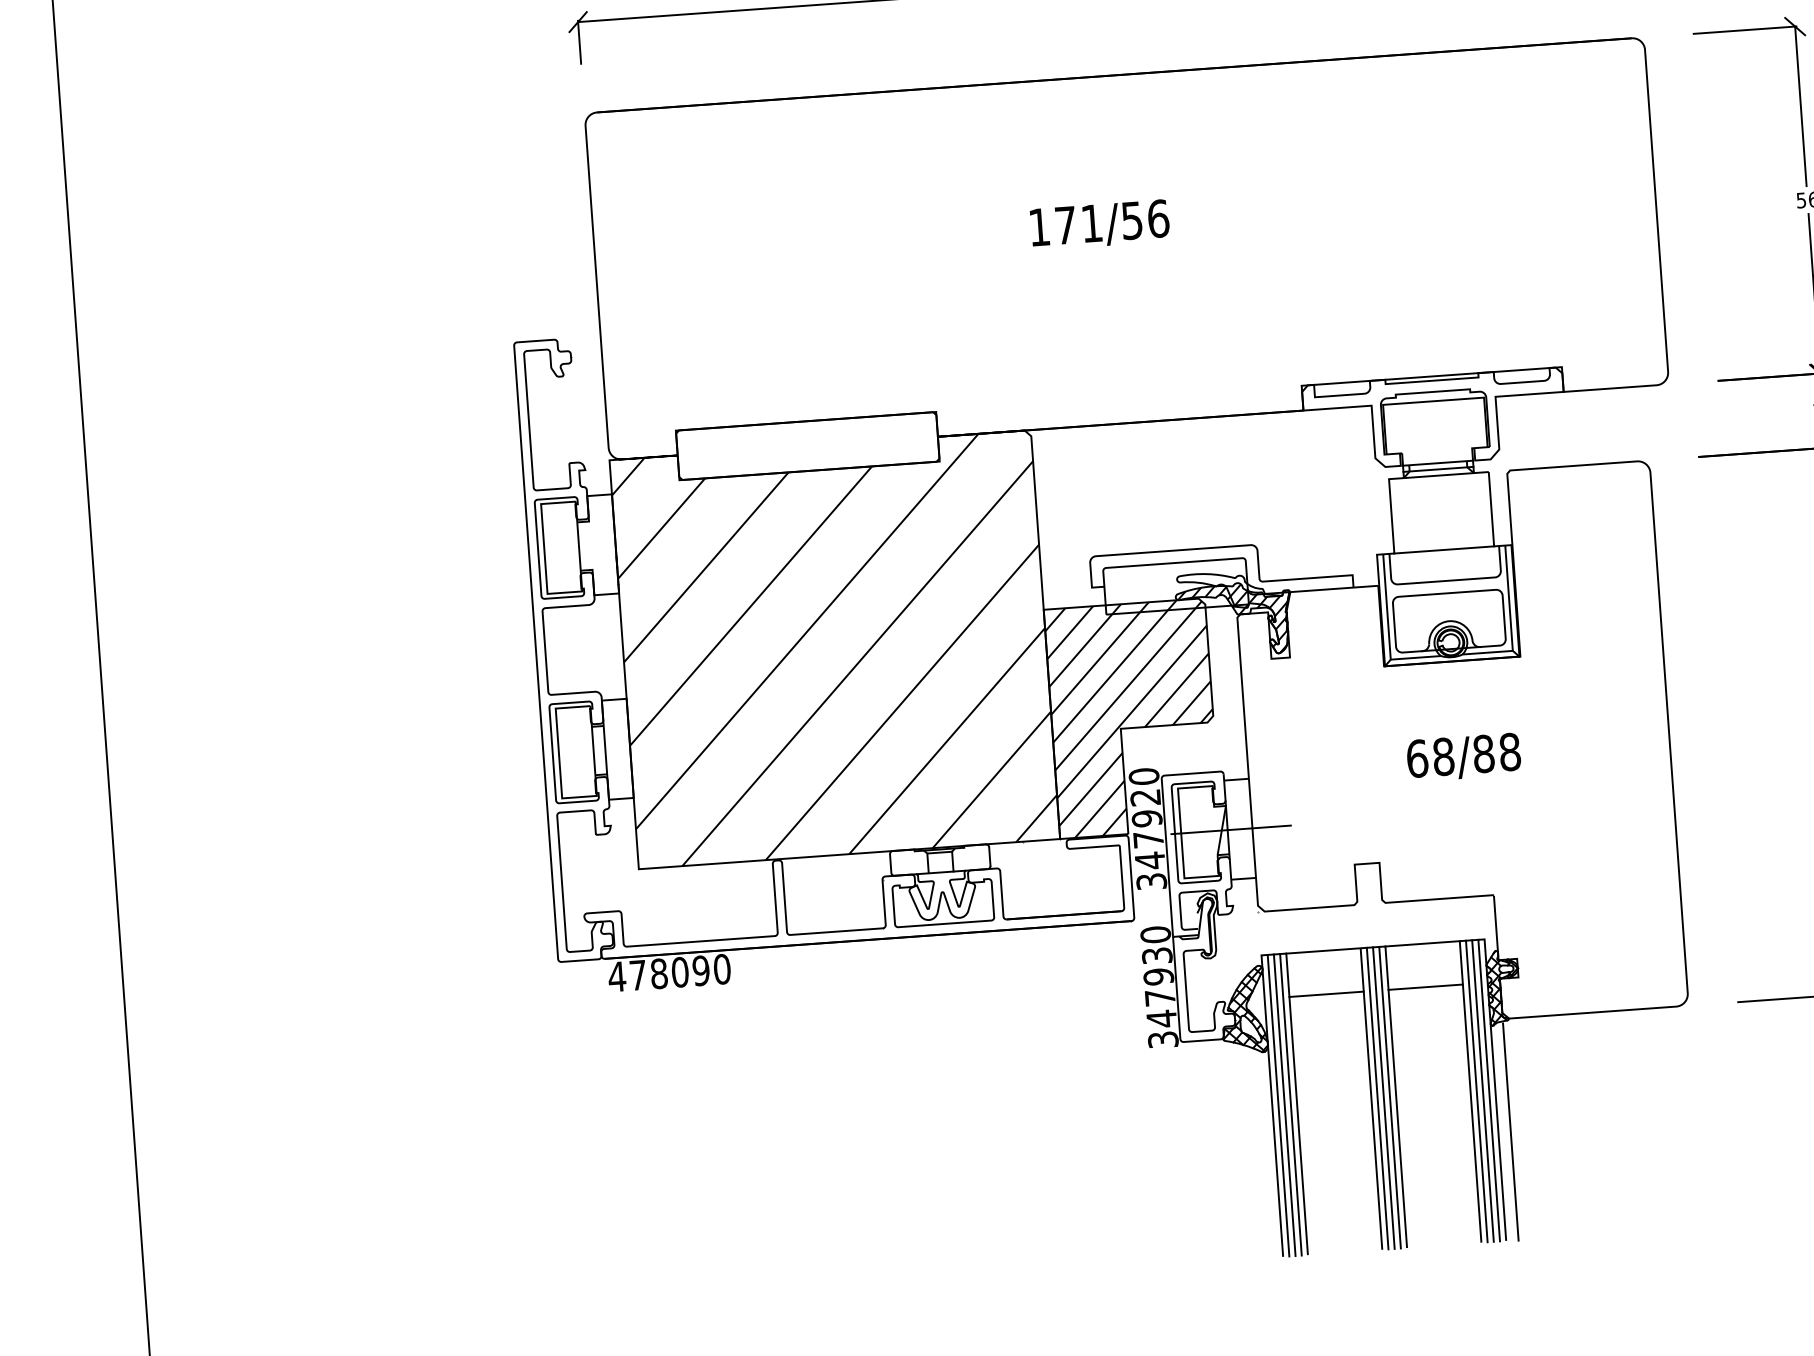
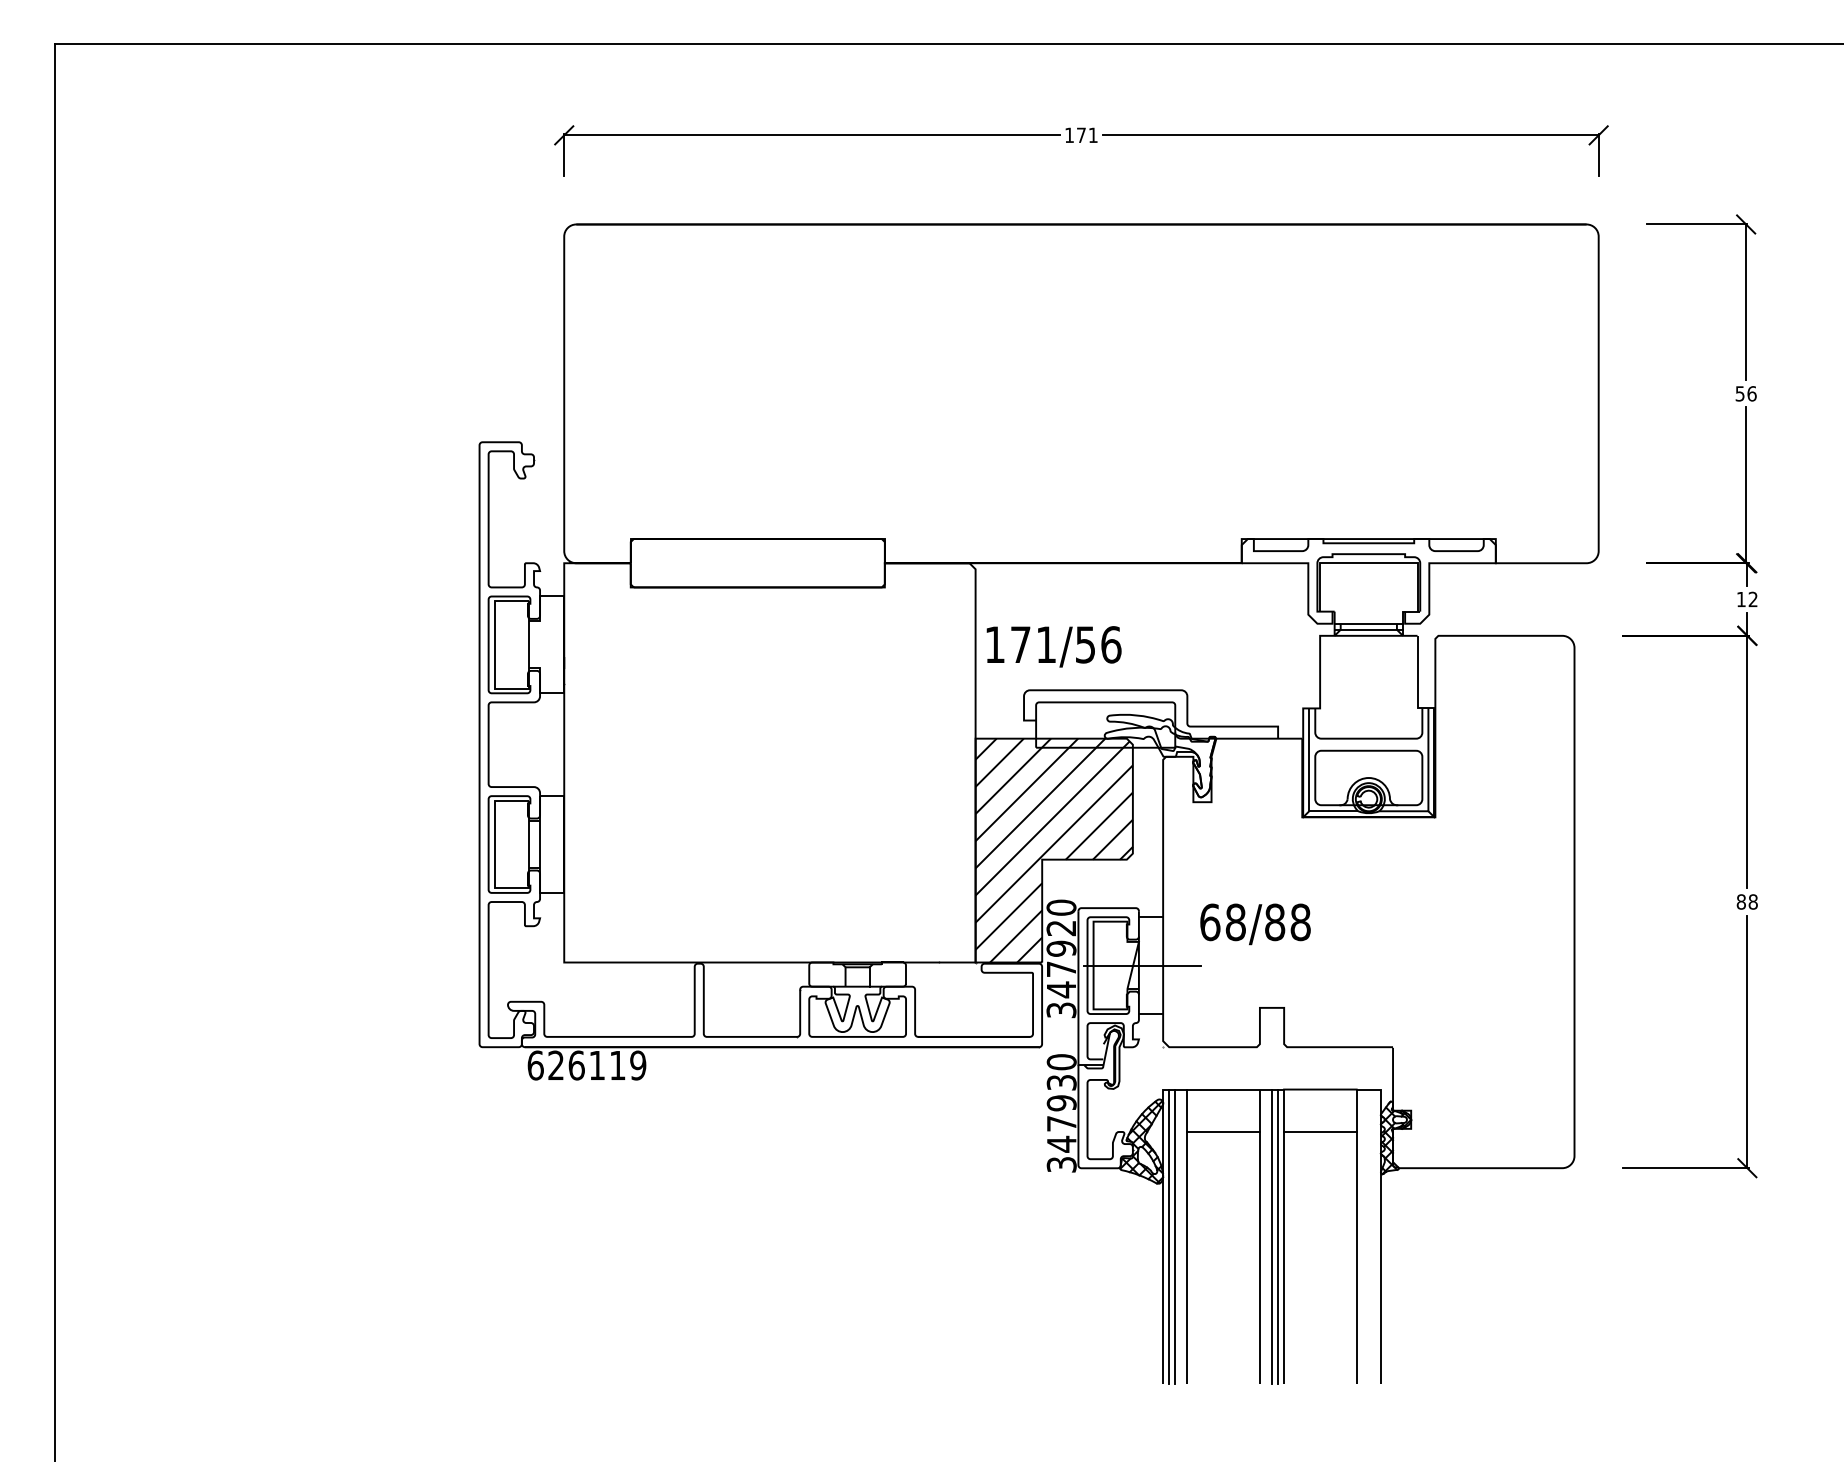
text: (1099, 224) -> (1053, 646), moved
line: (1443, 550) -> (1368, 708), removed
hatch: (1233, 620) -> (1159, 762), removed
hatch: (834, 649) -> (769, 762), removed
text: (1463, 757) -> (1255, 924), moved
text: (669, 973) -> (586, 1065), 478090 -> 626119
line: (1482, 1090) -> (1368, 1236), removed
line: (1488, 1090) -> (1374, 1236), removed
line: (1476, 1091) -> (1362, 1236), removed
line: (1377, 1098) -> (1265, 1236), removed
line: (1291, 1104) -> (1181, 1236), removed
line: (1510, 1132) -> (1392, 1278), removed

